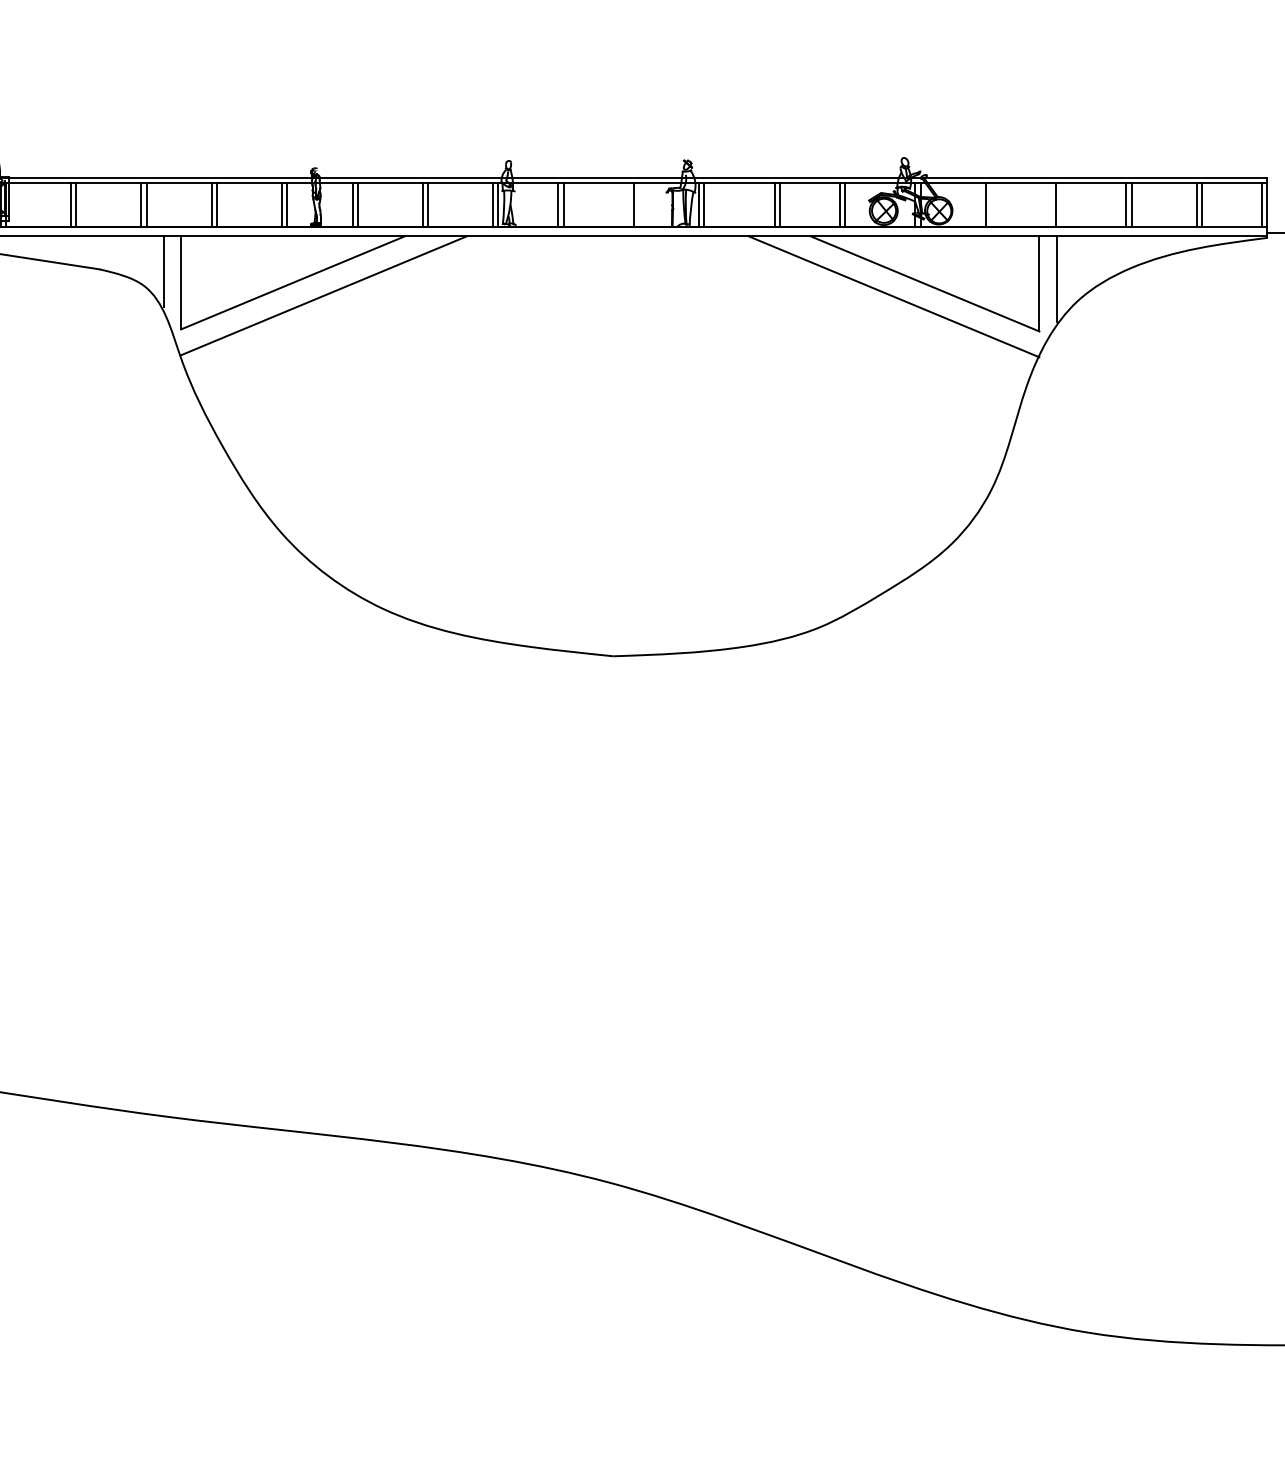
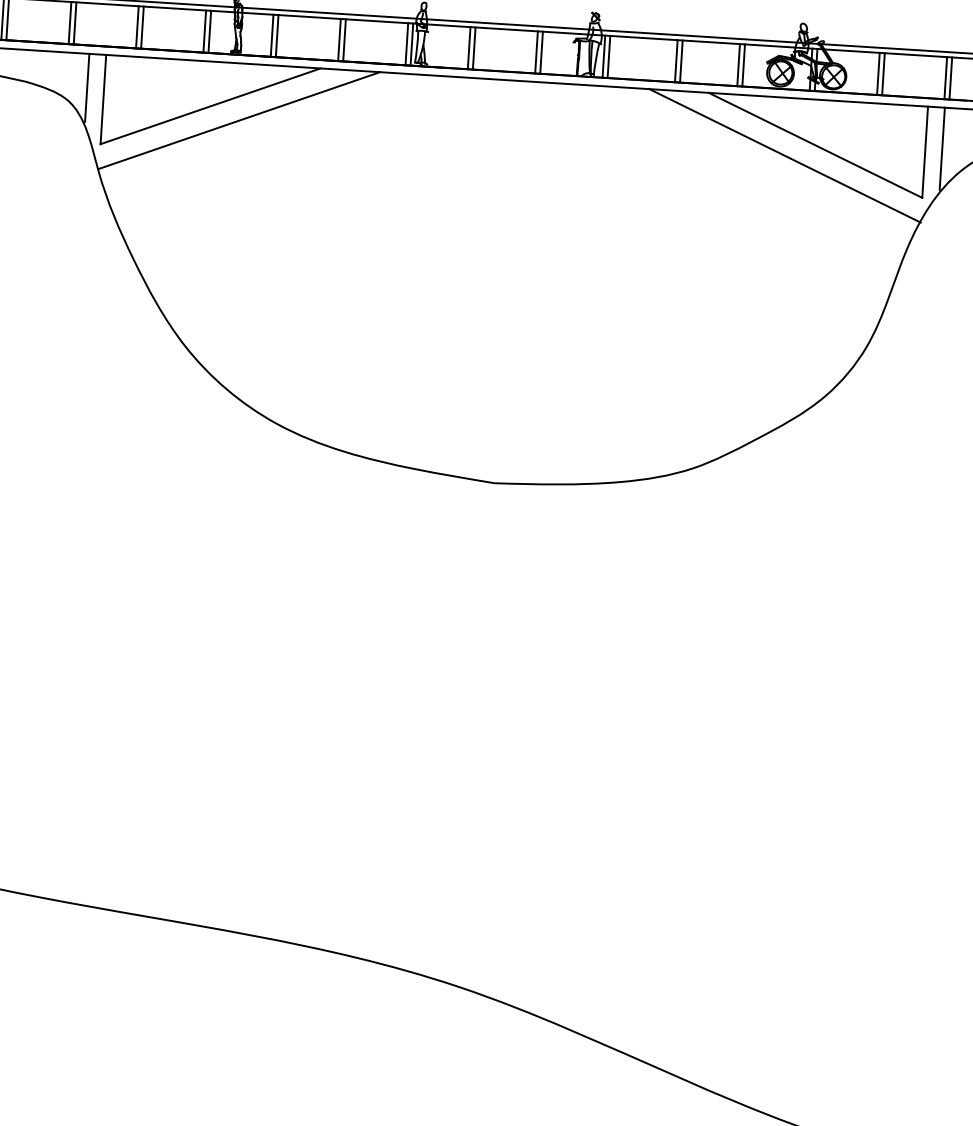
line: (628, 205) -> (536, 52), added
line: (990, 205) -> (883, 74), added
line: (1061, 205) -> (951, 78), added

